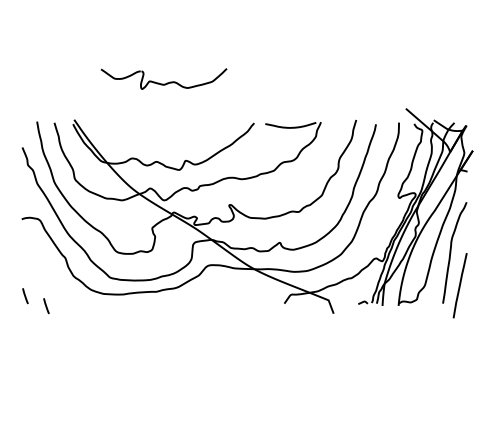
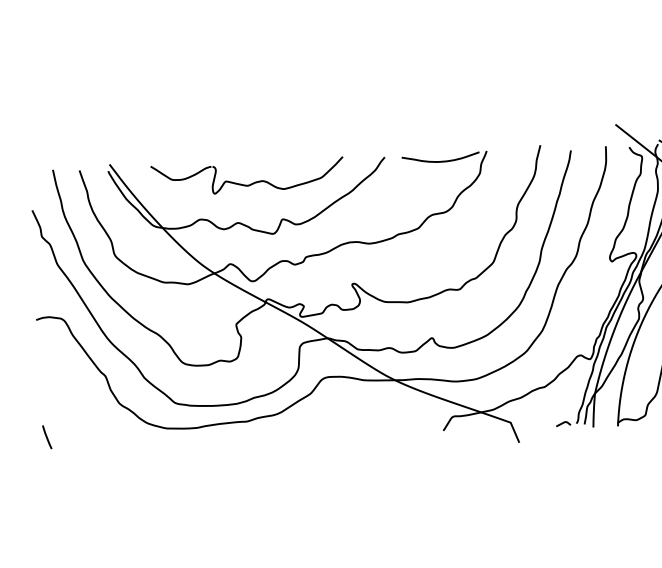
part: (163, 78) -> (246, 176), moved
line: (46, 306) -> (80, 451), removed

